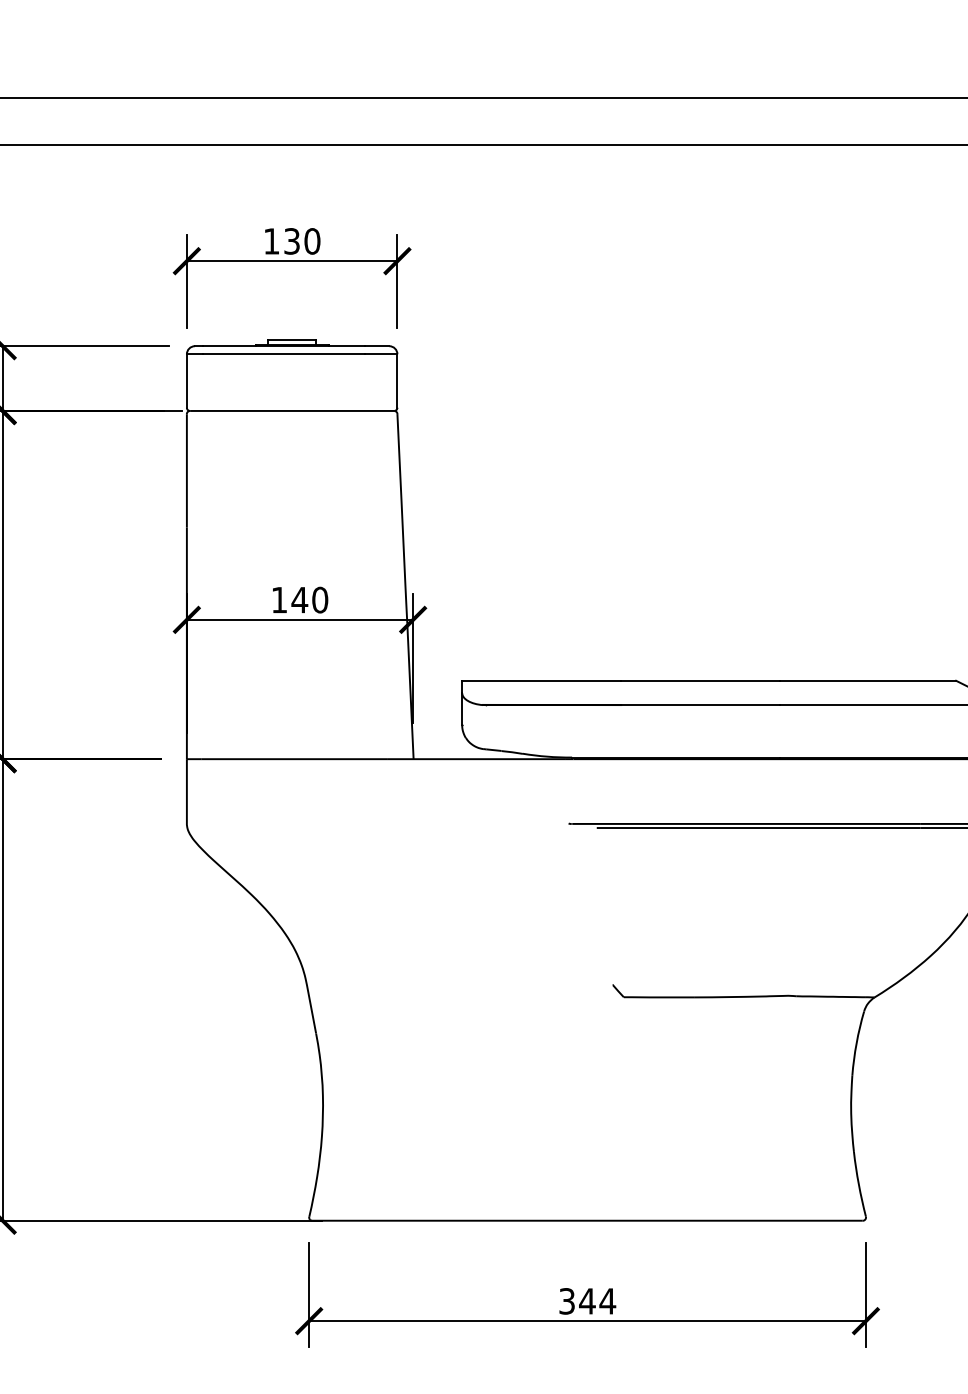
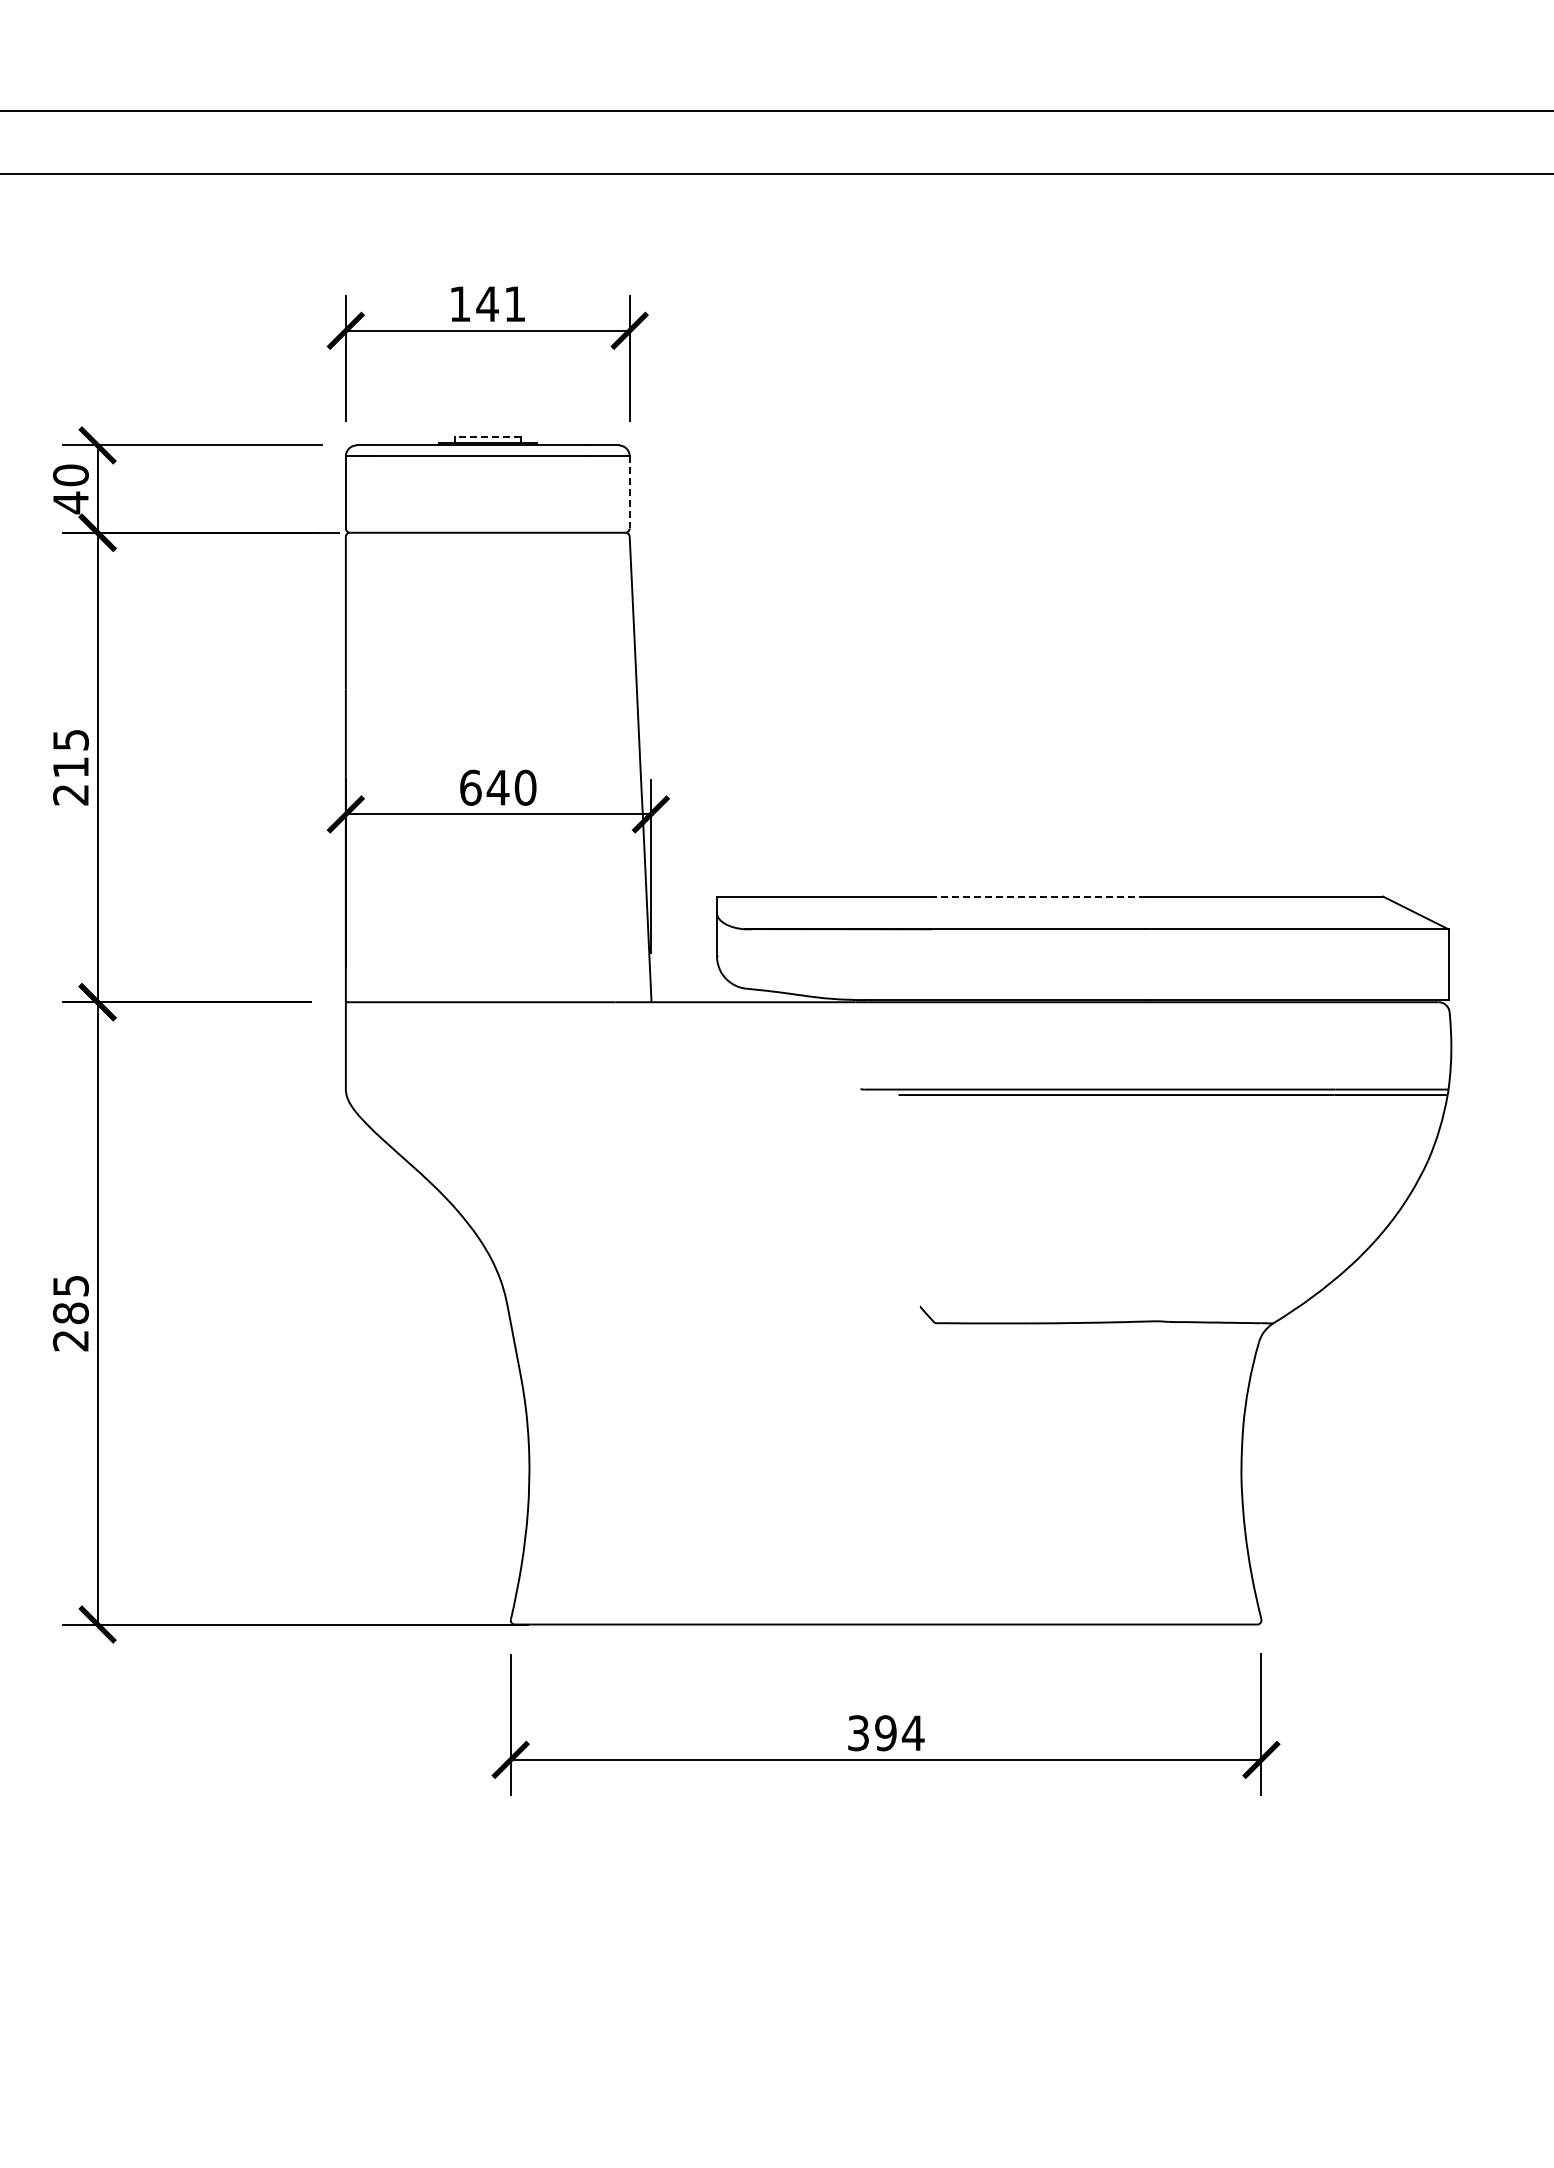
text: (301, 241) -> (500, 304), 130 -> 141
line: (291, 339) -> (487, 436), solid -> dashed
line: (397, 381) -> (629, 492), solid -> dashed
text: (279, 599) -> (470, 787), 140 -> 640
line: (699, 680) -> (1037, 896), solid -> dashed
text: (587, 1301) -> (885, 1733), 344 -> 394

